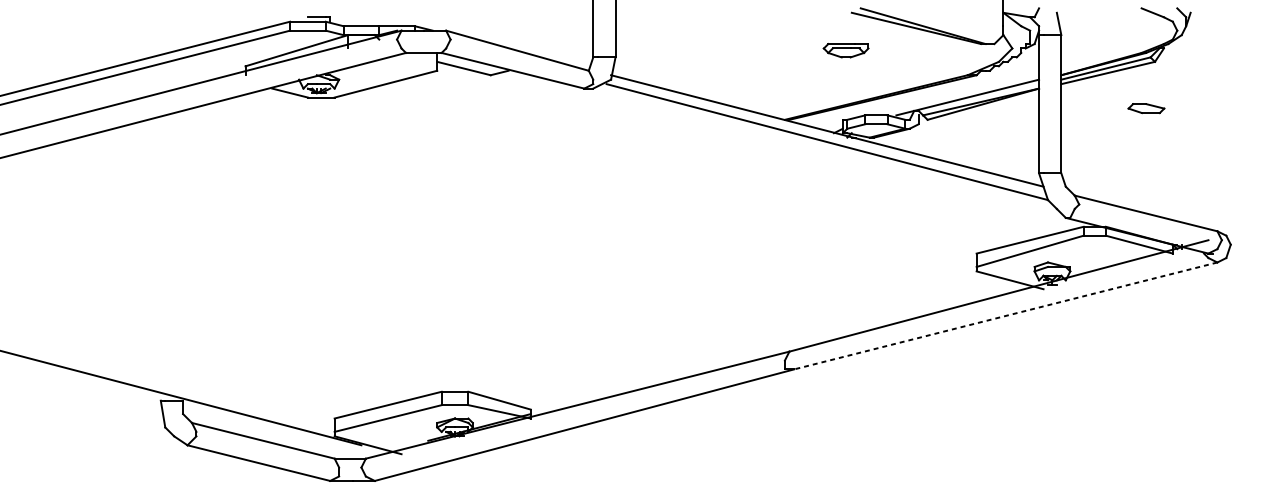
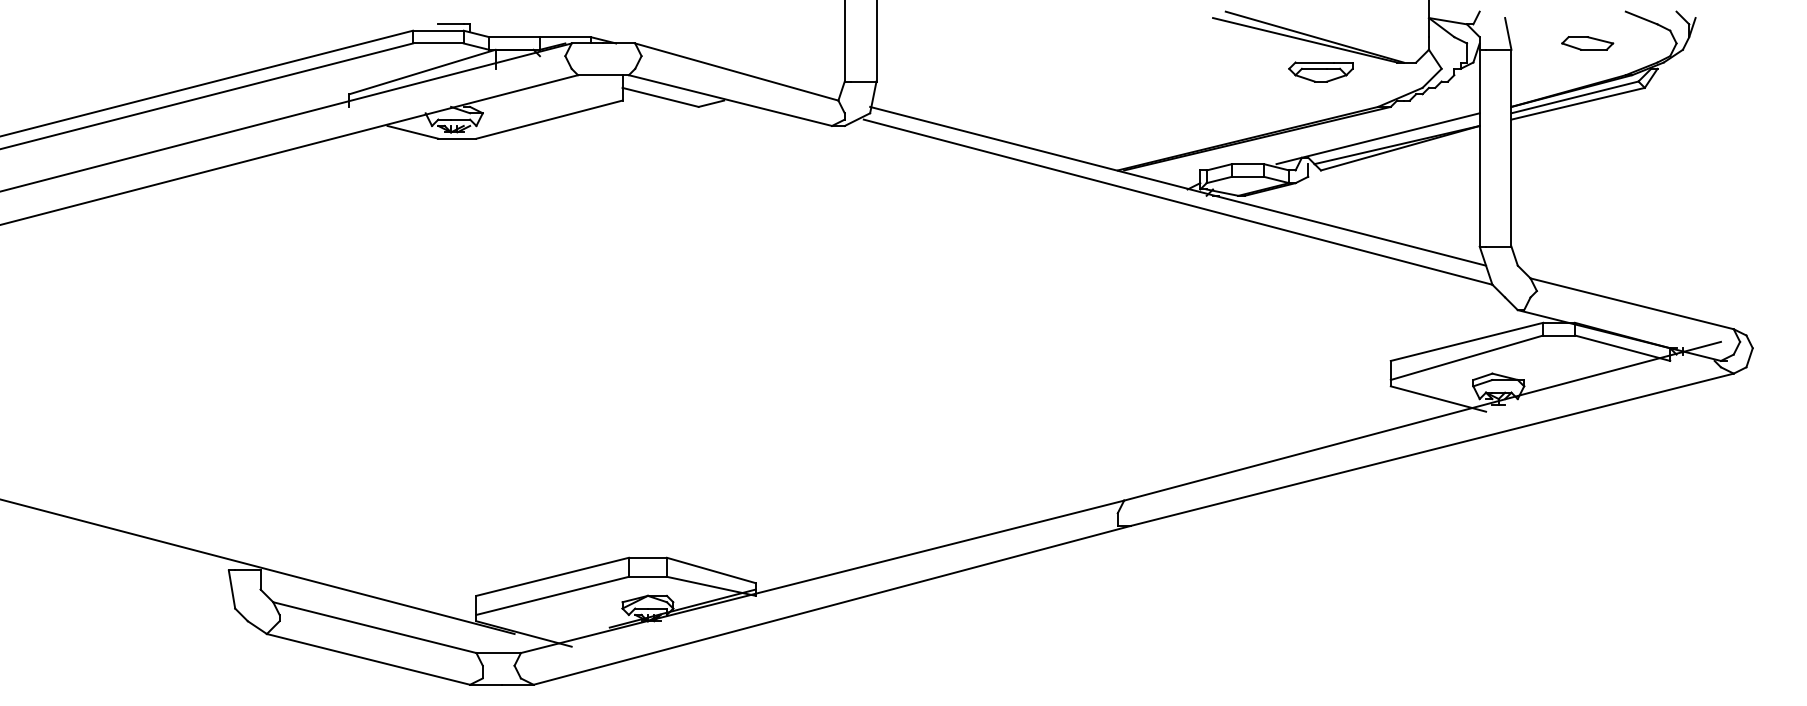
part: (845, 50) -> (1320, 71), moved
part: (1146, 108) -> (1587, 43), moved
line: (1005, 315) -> (1431, 449), dashed -> solid

